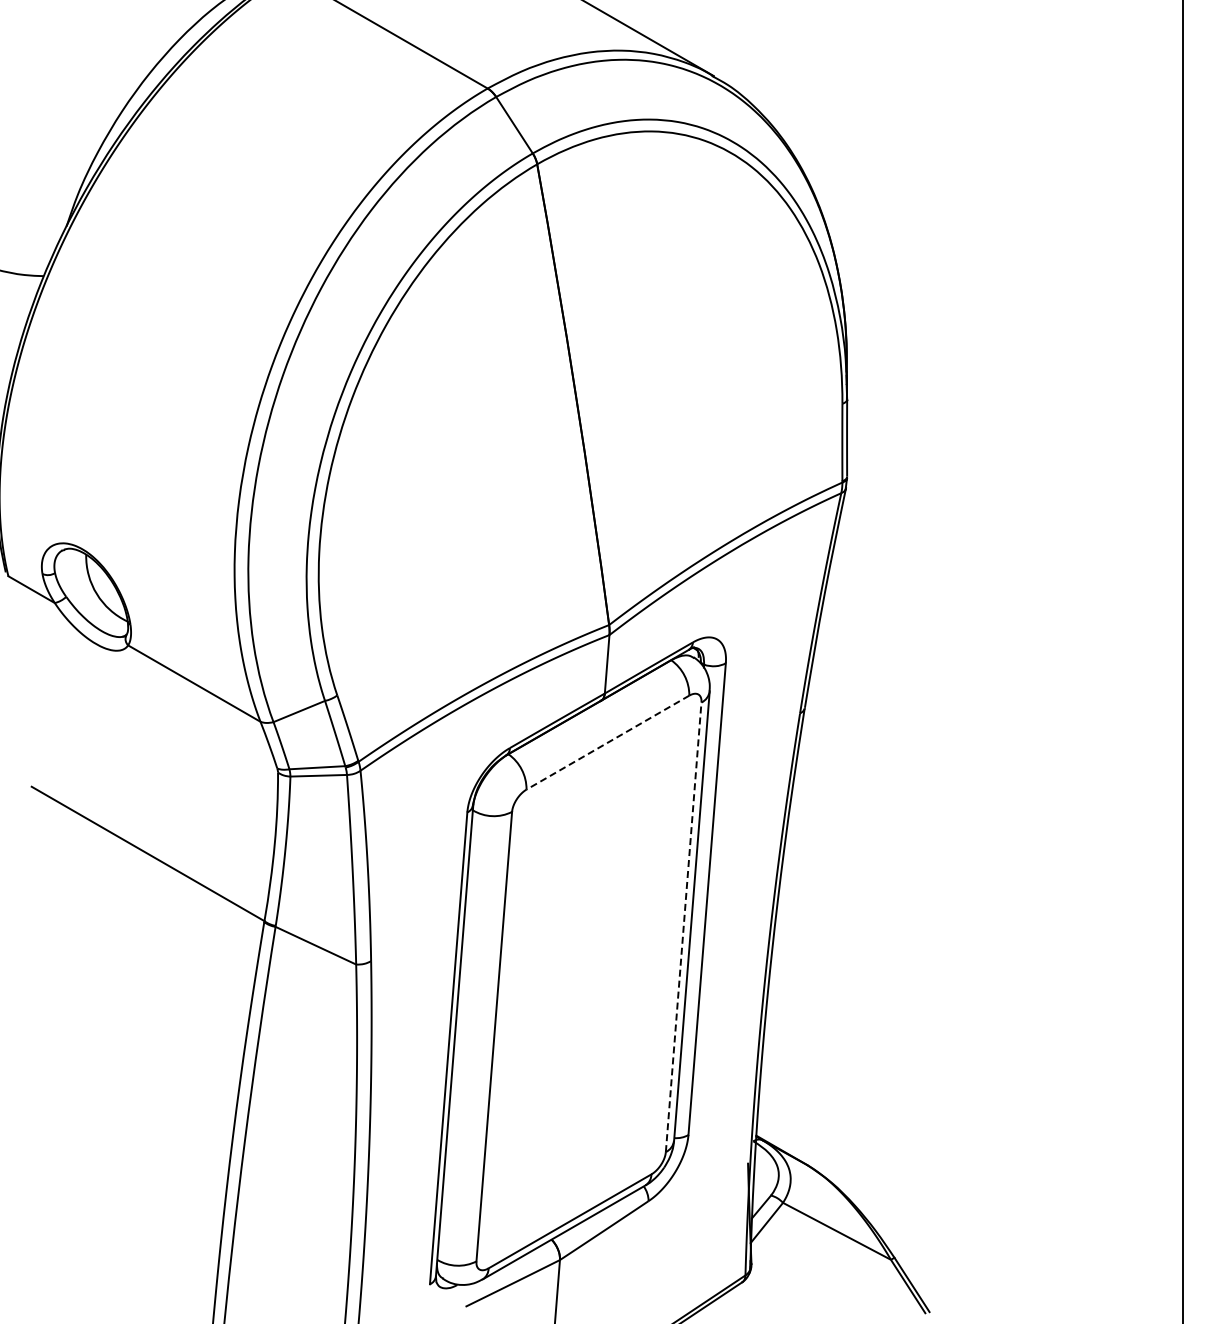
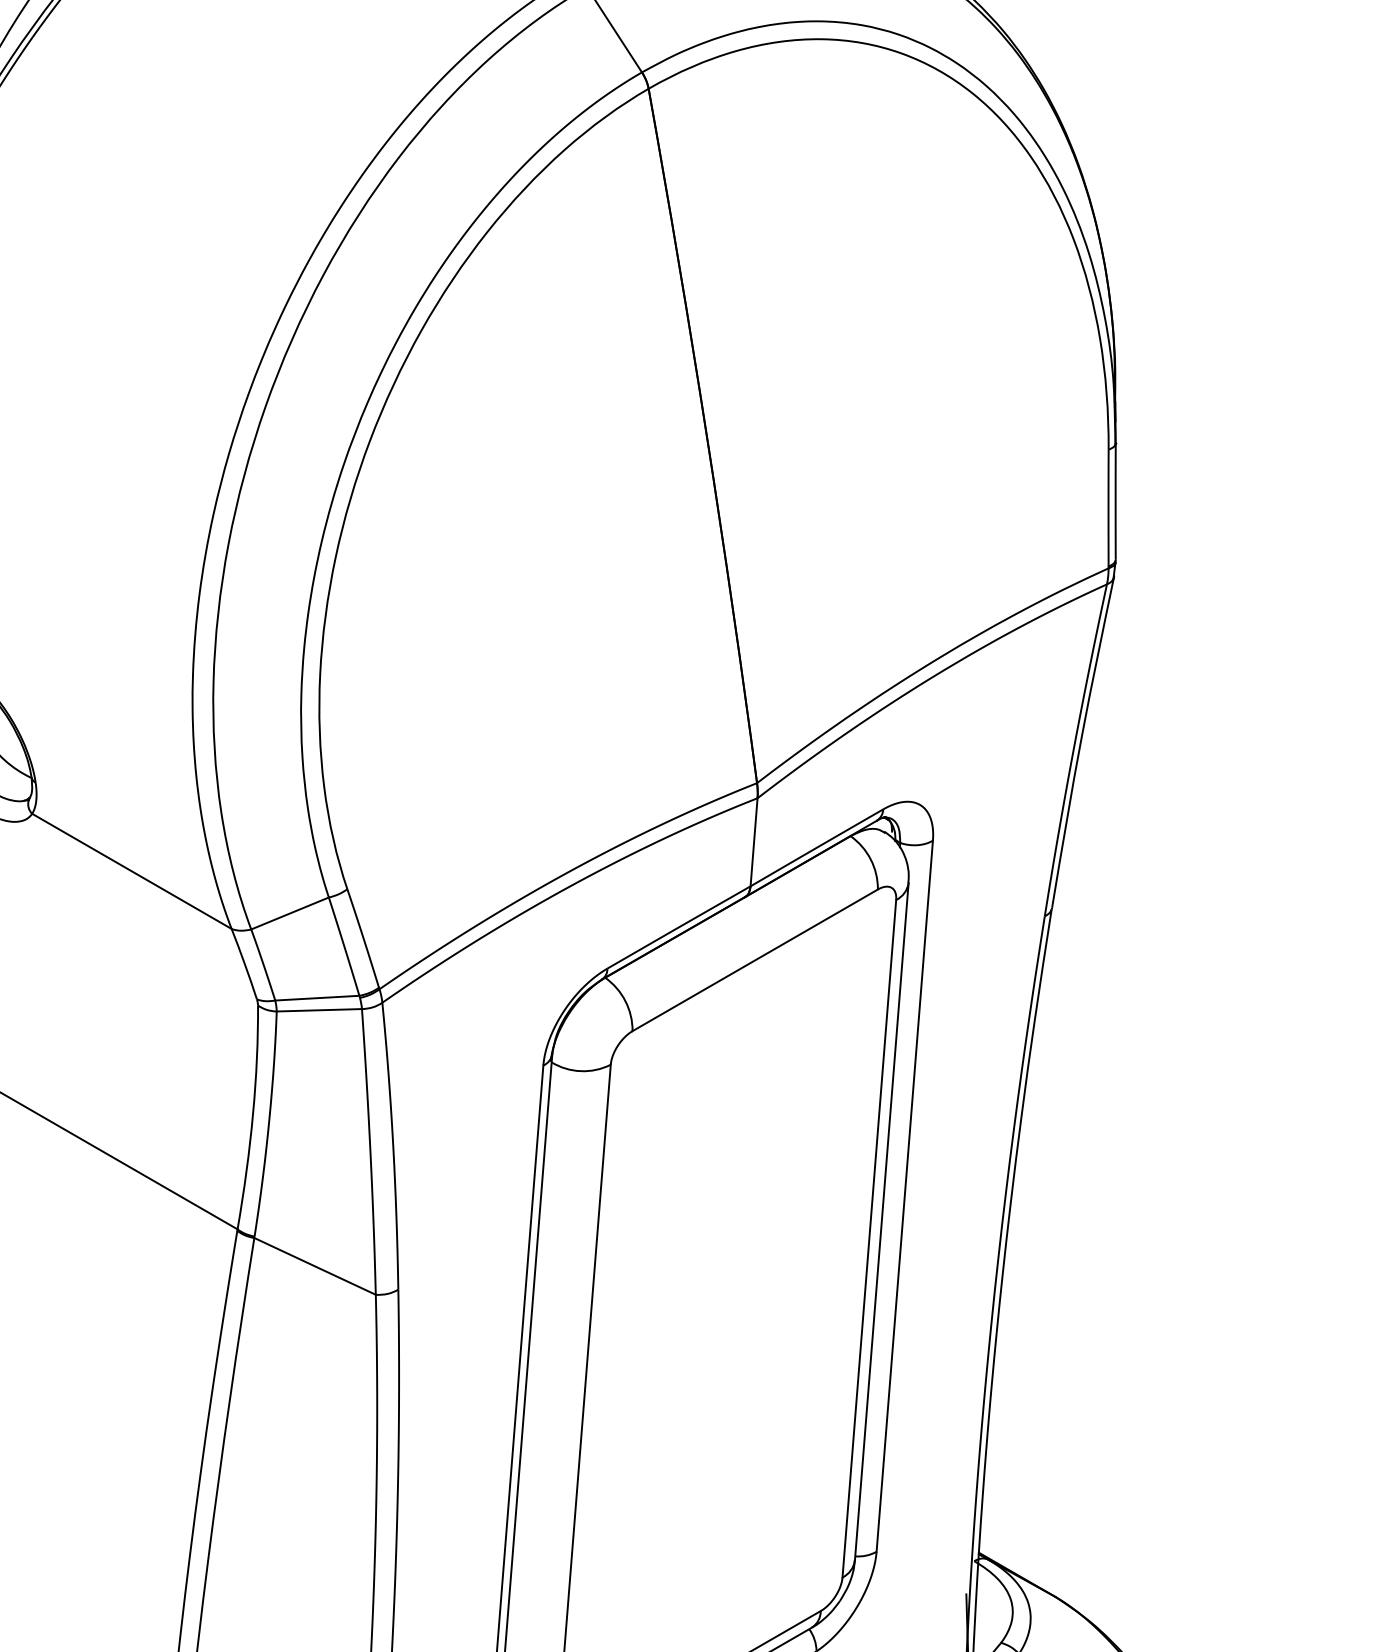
line: (607, 742) -> (754, 960), dashed -> solid
line: (683, 926) -> (869, 1237), dashed -> solid

